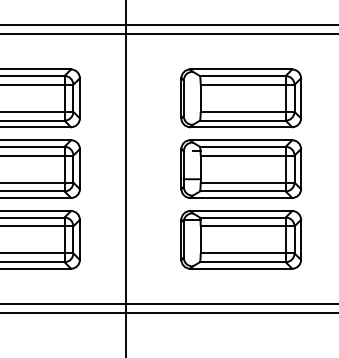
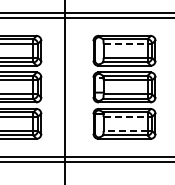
line: (243, 84) -> (125, 43), solid -> dashed
line: (243, 225) -> (125, 116), solid -> dashed
line: (243, 252) -> (125, 130), solid -> dashed

